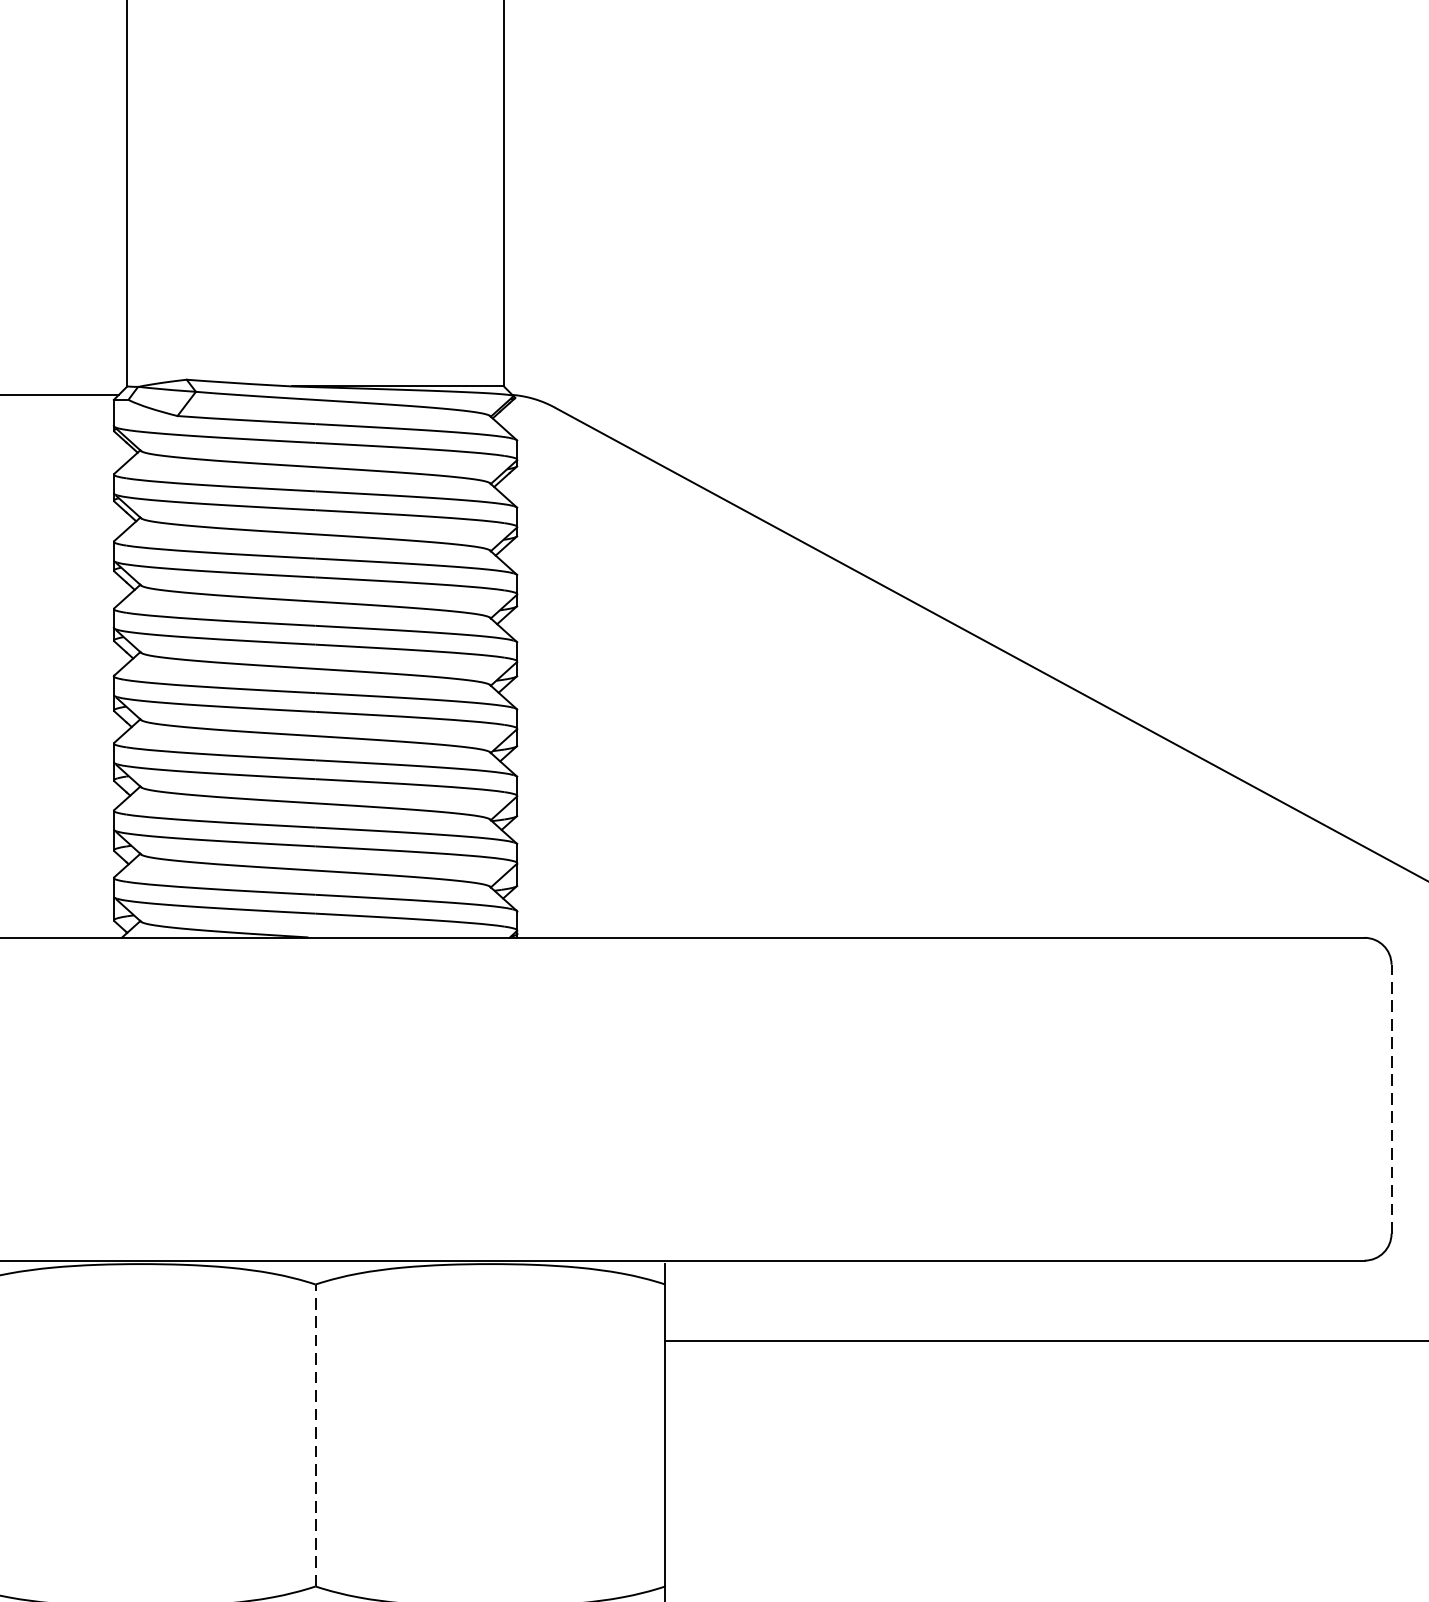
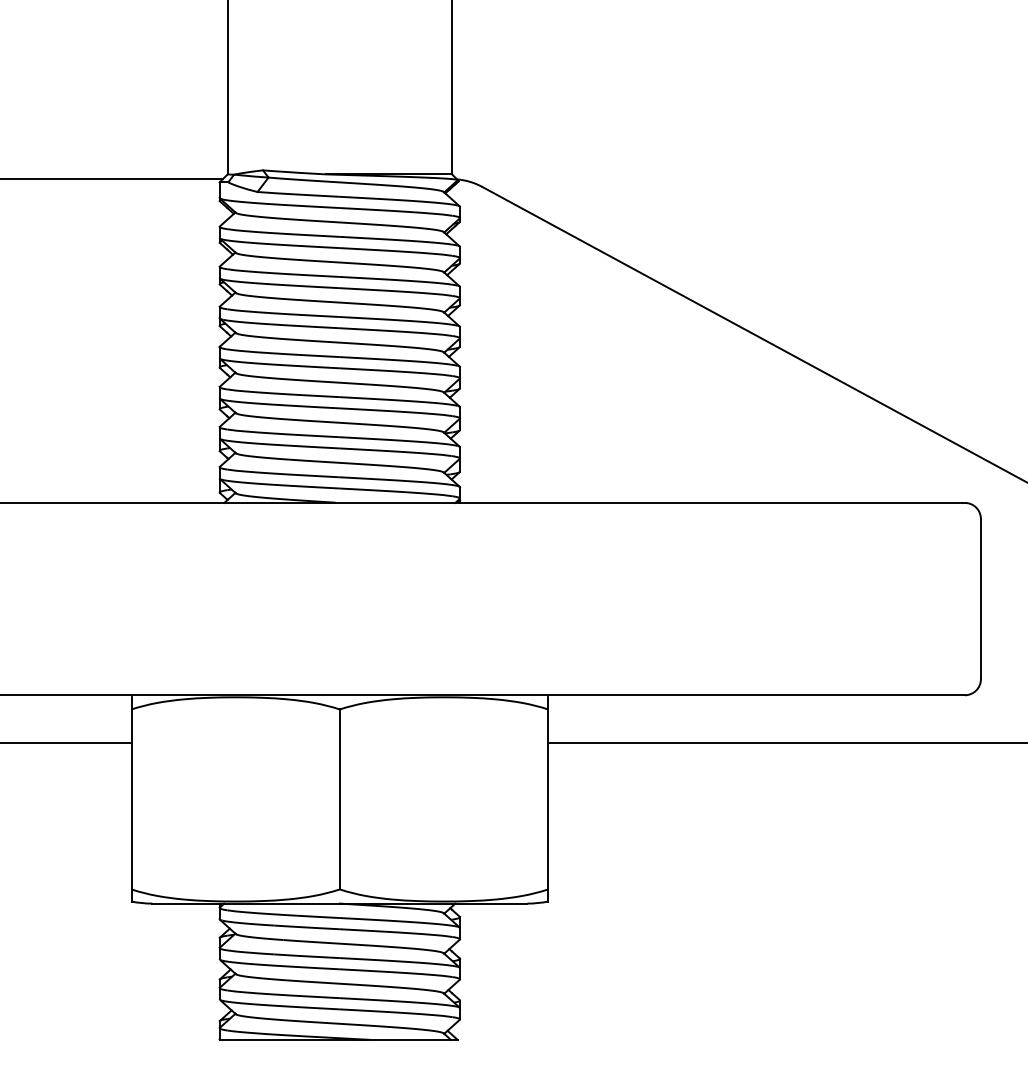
line: (1390, 1098) -> (980, 598), dashed -> solid
line: (315, 1435) -> (339, 799), dashed -> solid

